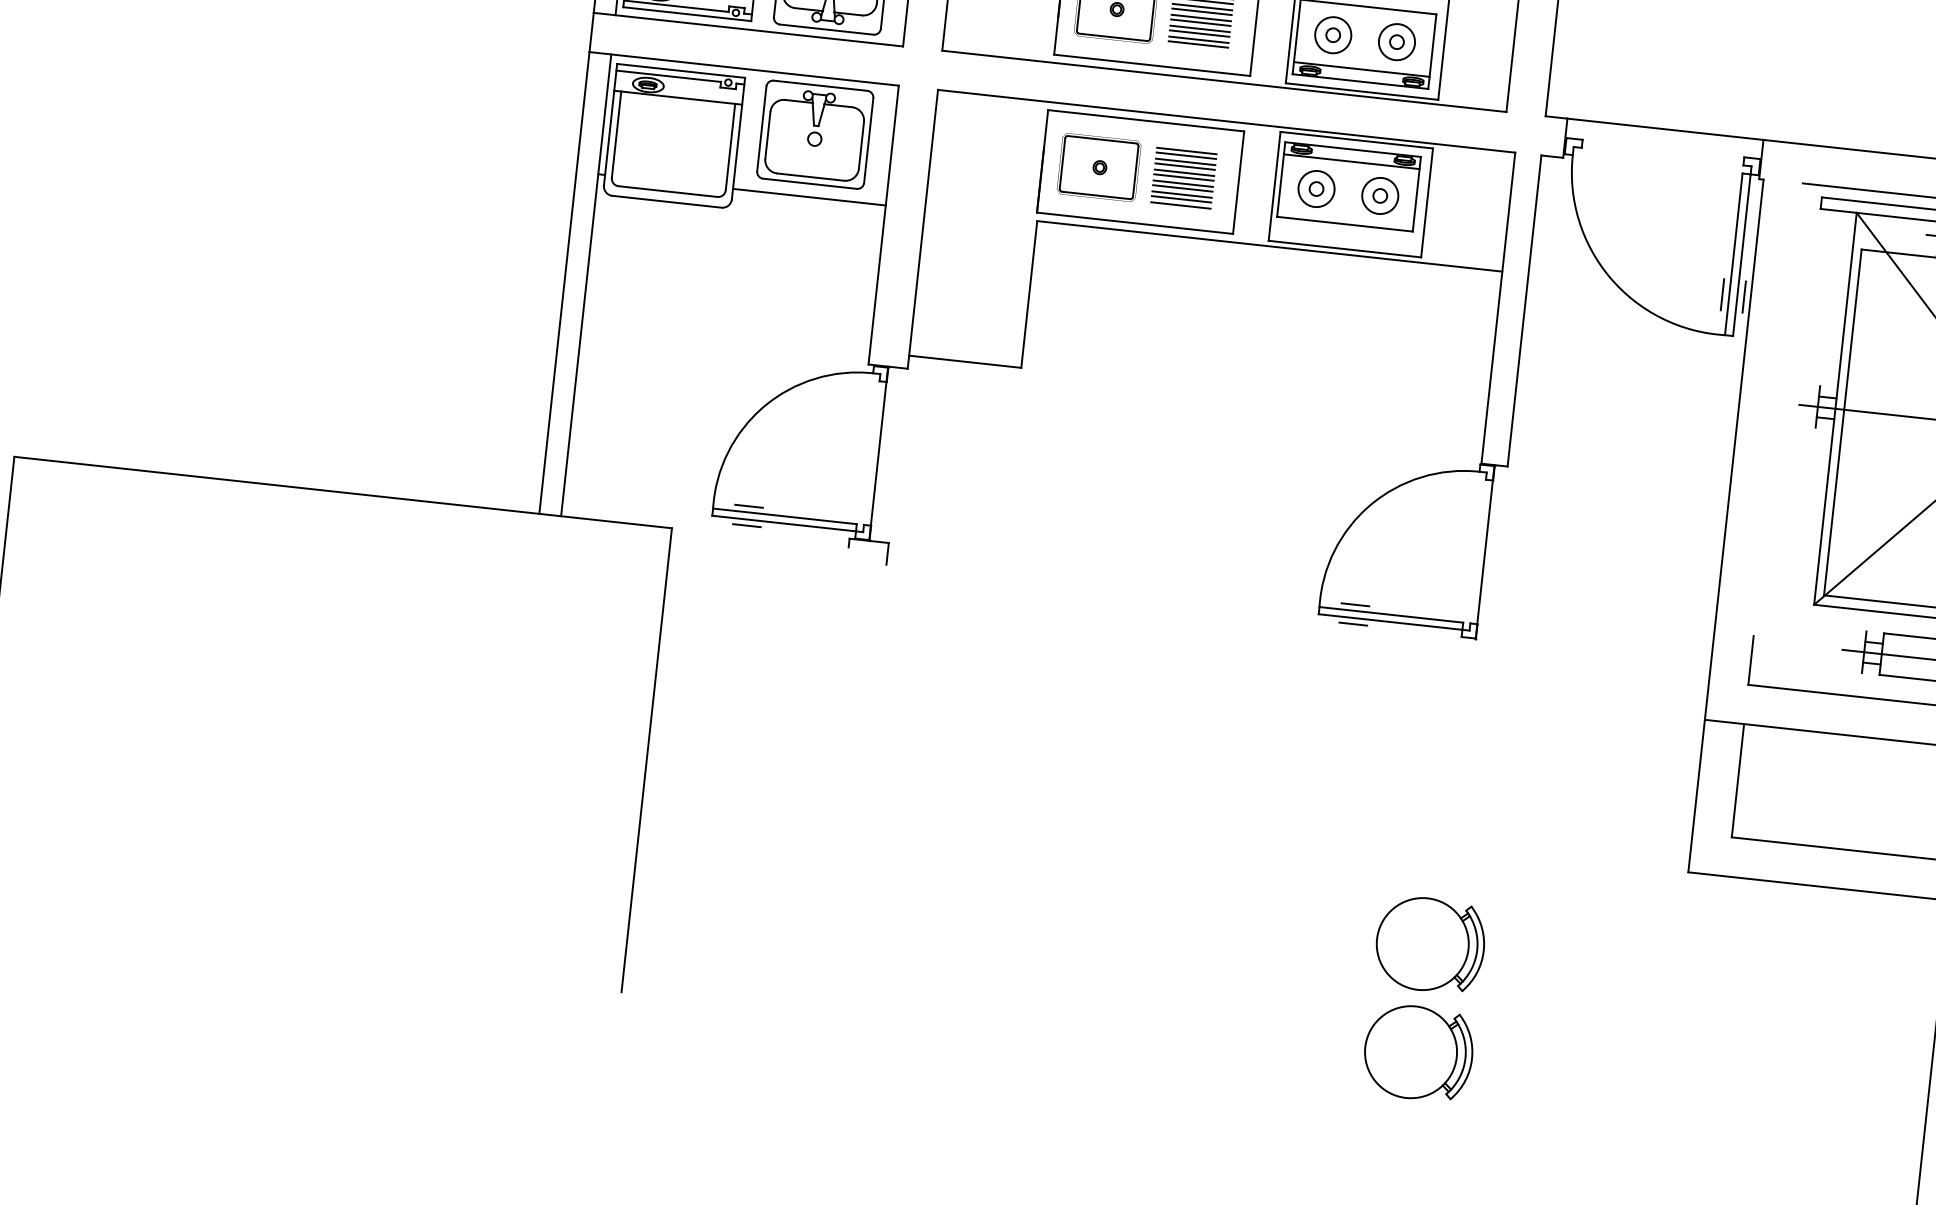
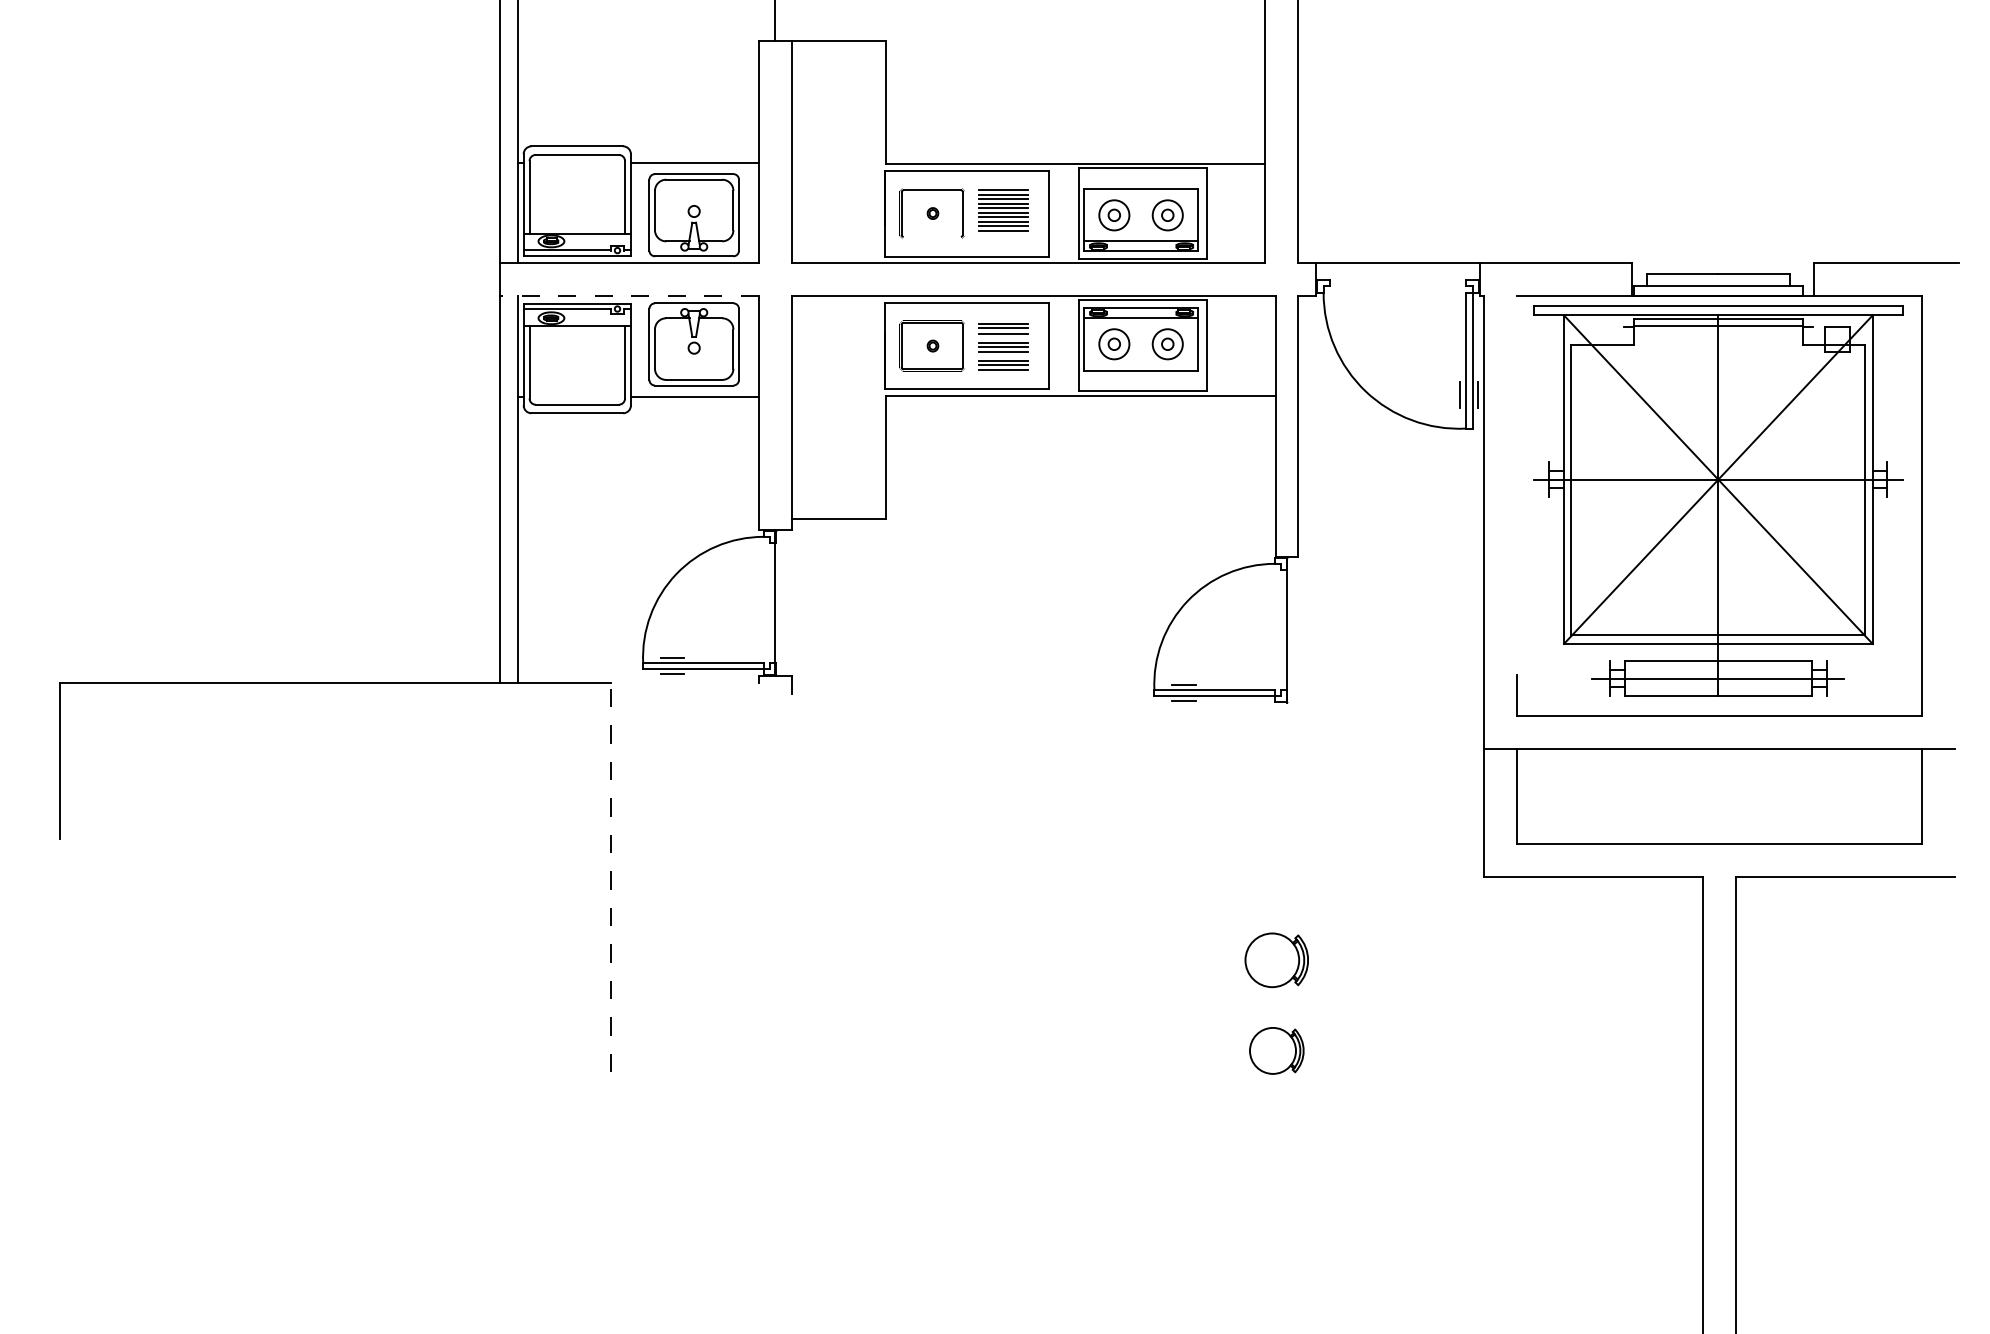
line: (1112, 36) -> (931, 236), removed
line: (1198, 44) -> (1003, 235), removed
line: (744, 69) -> (629, 296), solid -> dashed
line: (1185, 166) -> (1003, 337), removed
line: (1182, 188) -> (1003, 355), removed
line: (646, 759) -> (610, 877), solid -> dashed
part: (1430, 945) -> (1276, 960), size x0.7
part: (1418, 1052) -> (1276, 1050), size x0.6

